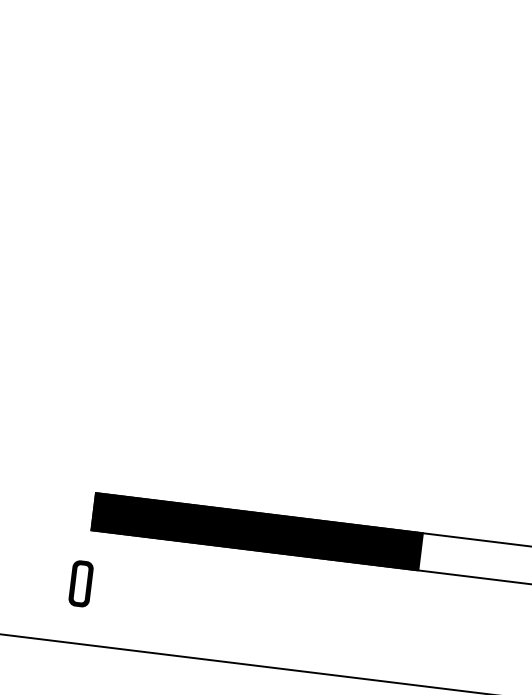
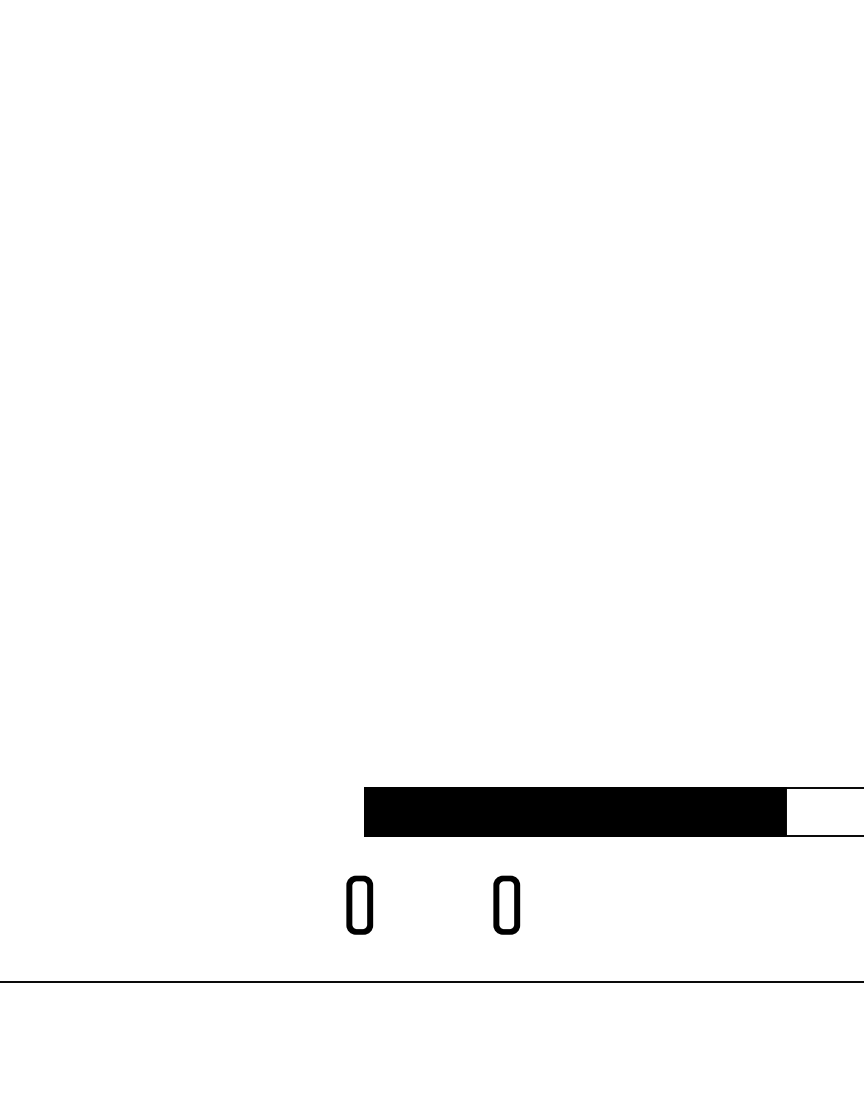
part: (194, 597) -> (506, 904), added

